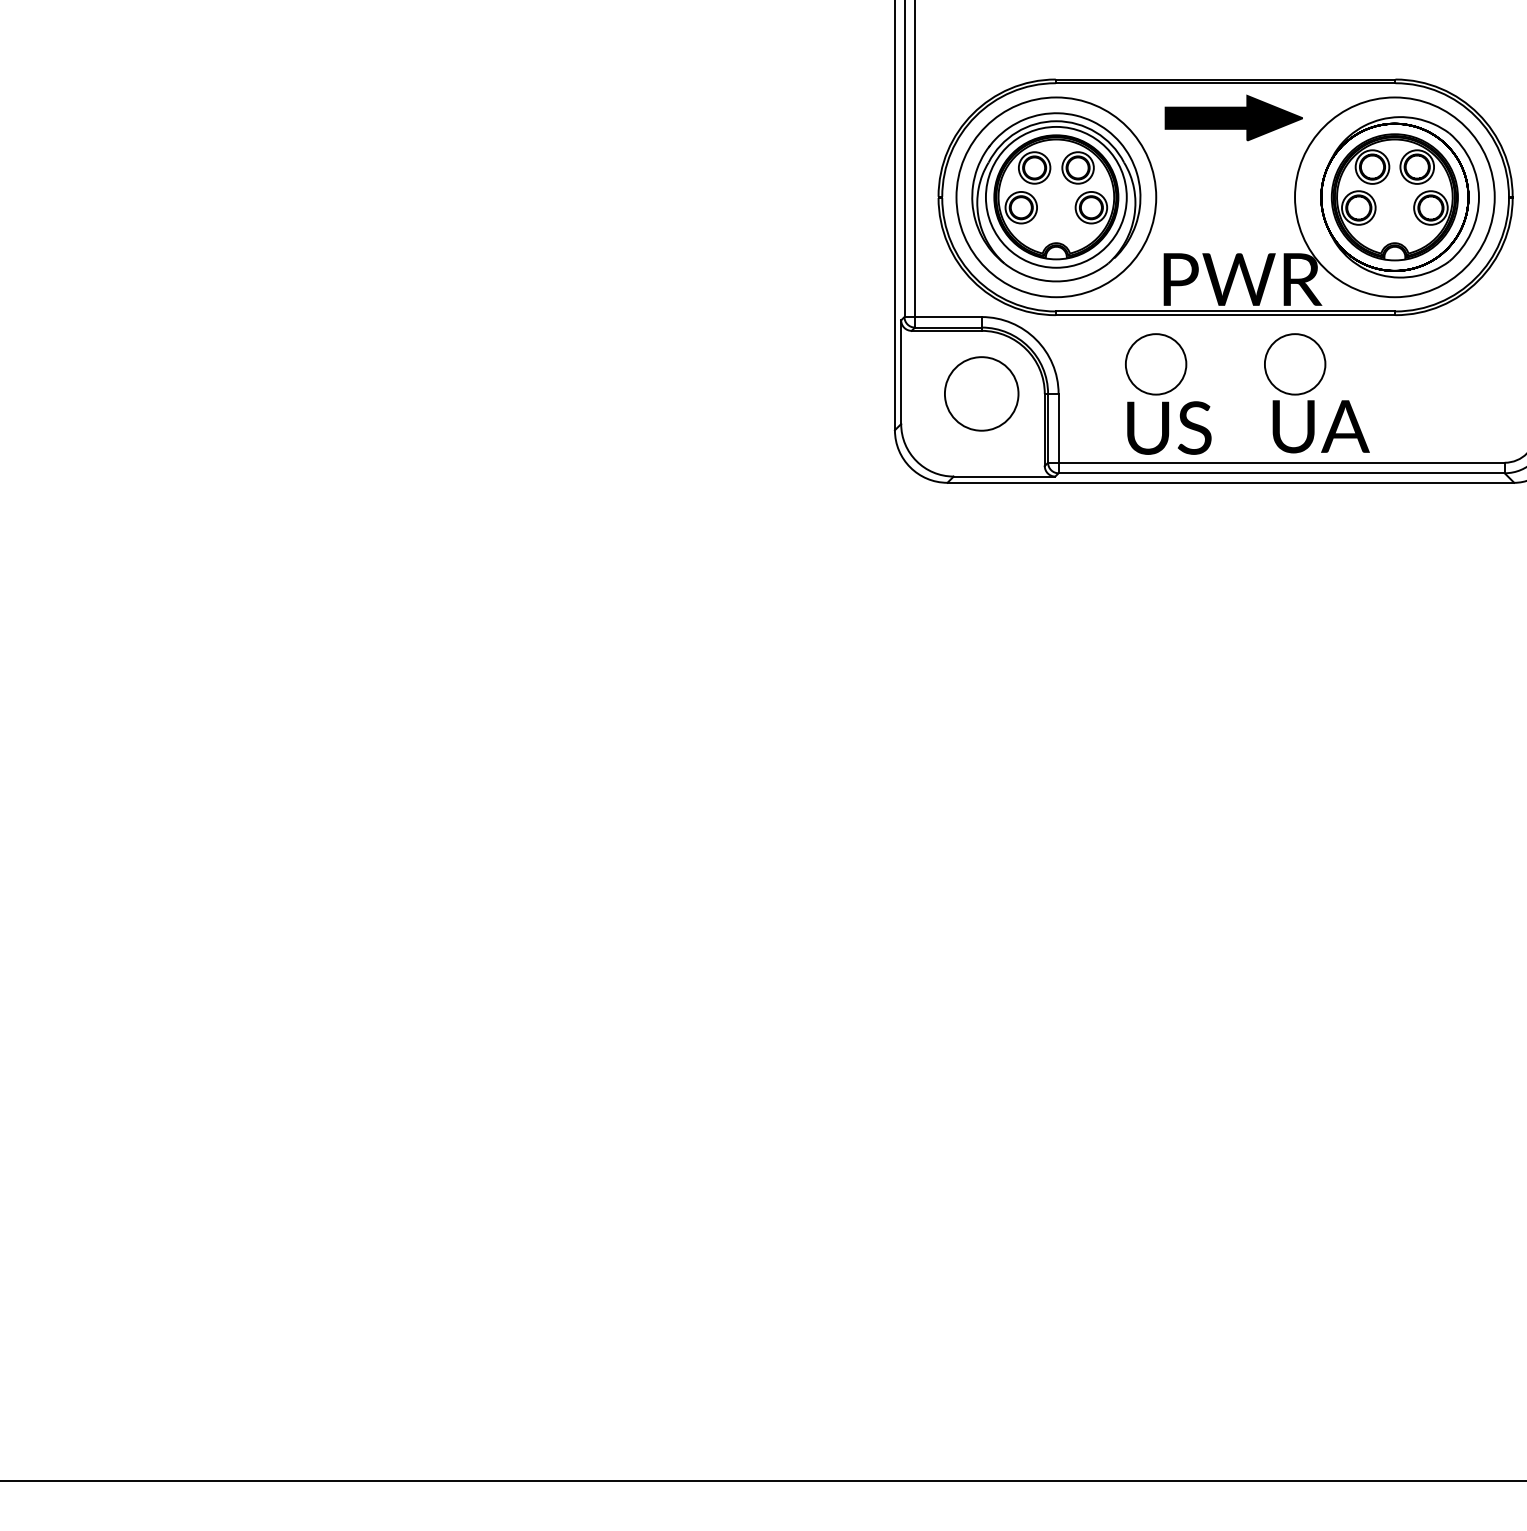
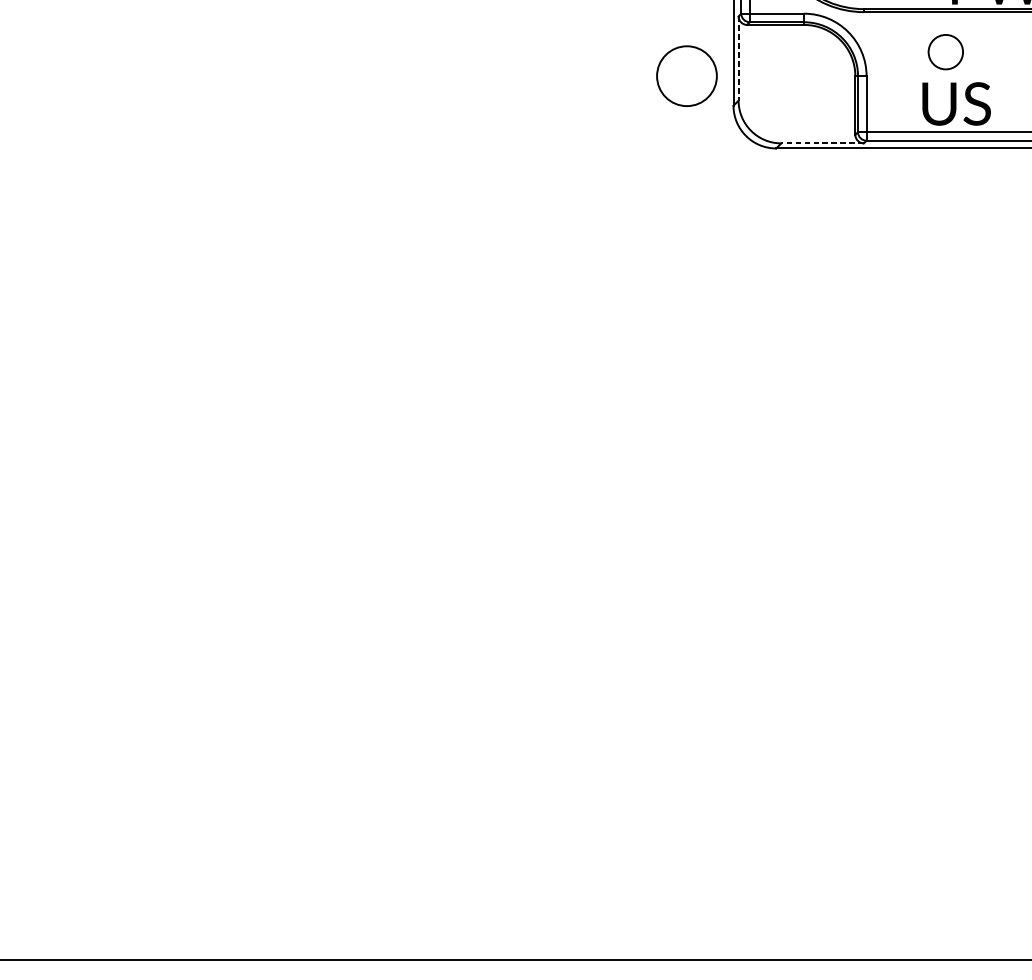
circle: (1155, 364) -> (945, 52), size x0.7
line: (901, 372) -> (738, 58), solid -> dashed
circle: (981, 393) -> (686, 75), moved
line: (1004, 476) -> (822, 143), solid -> dashed

